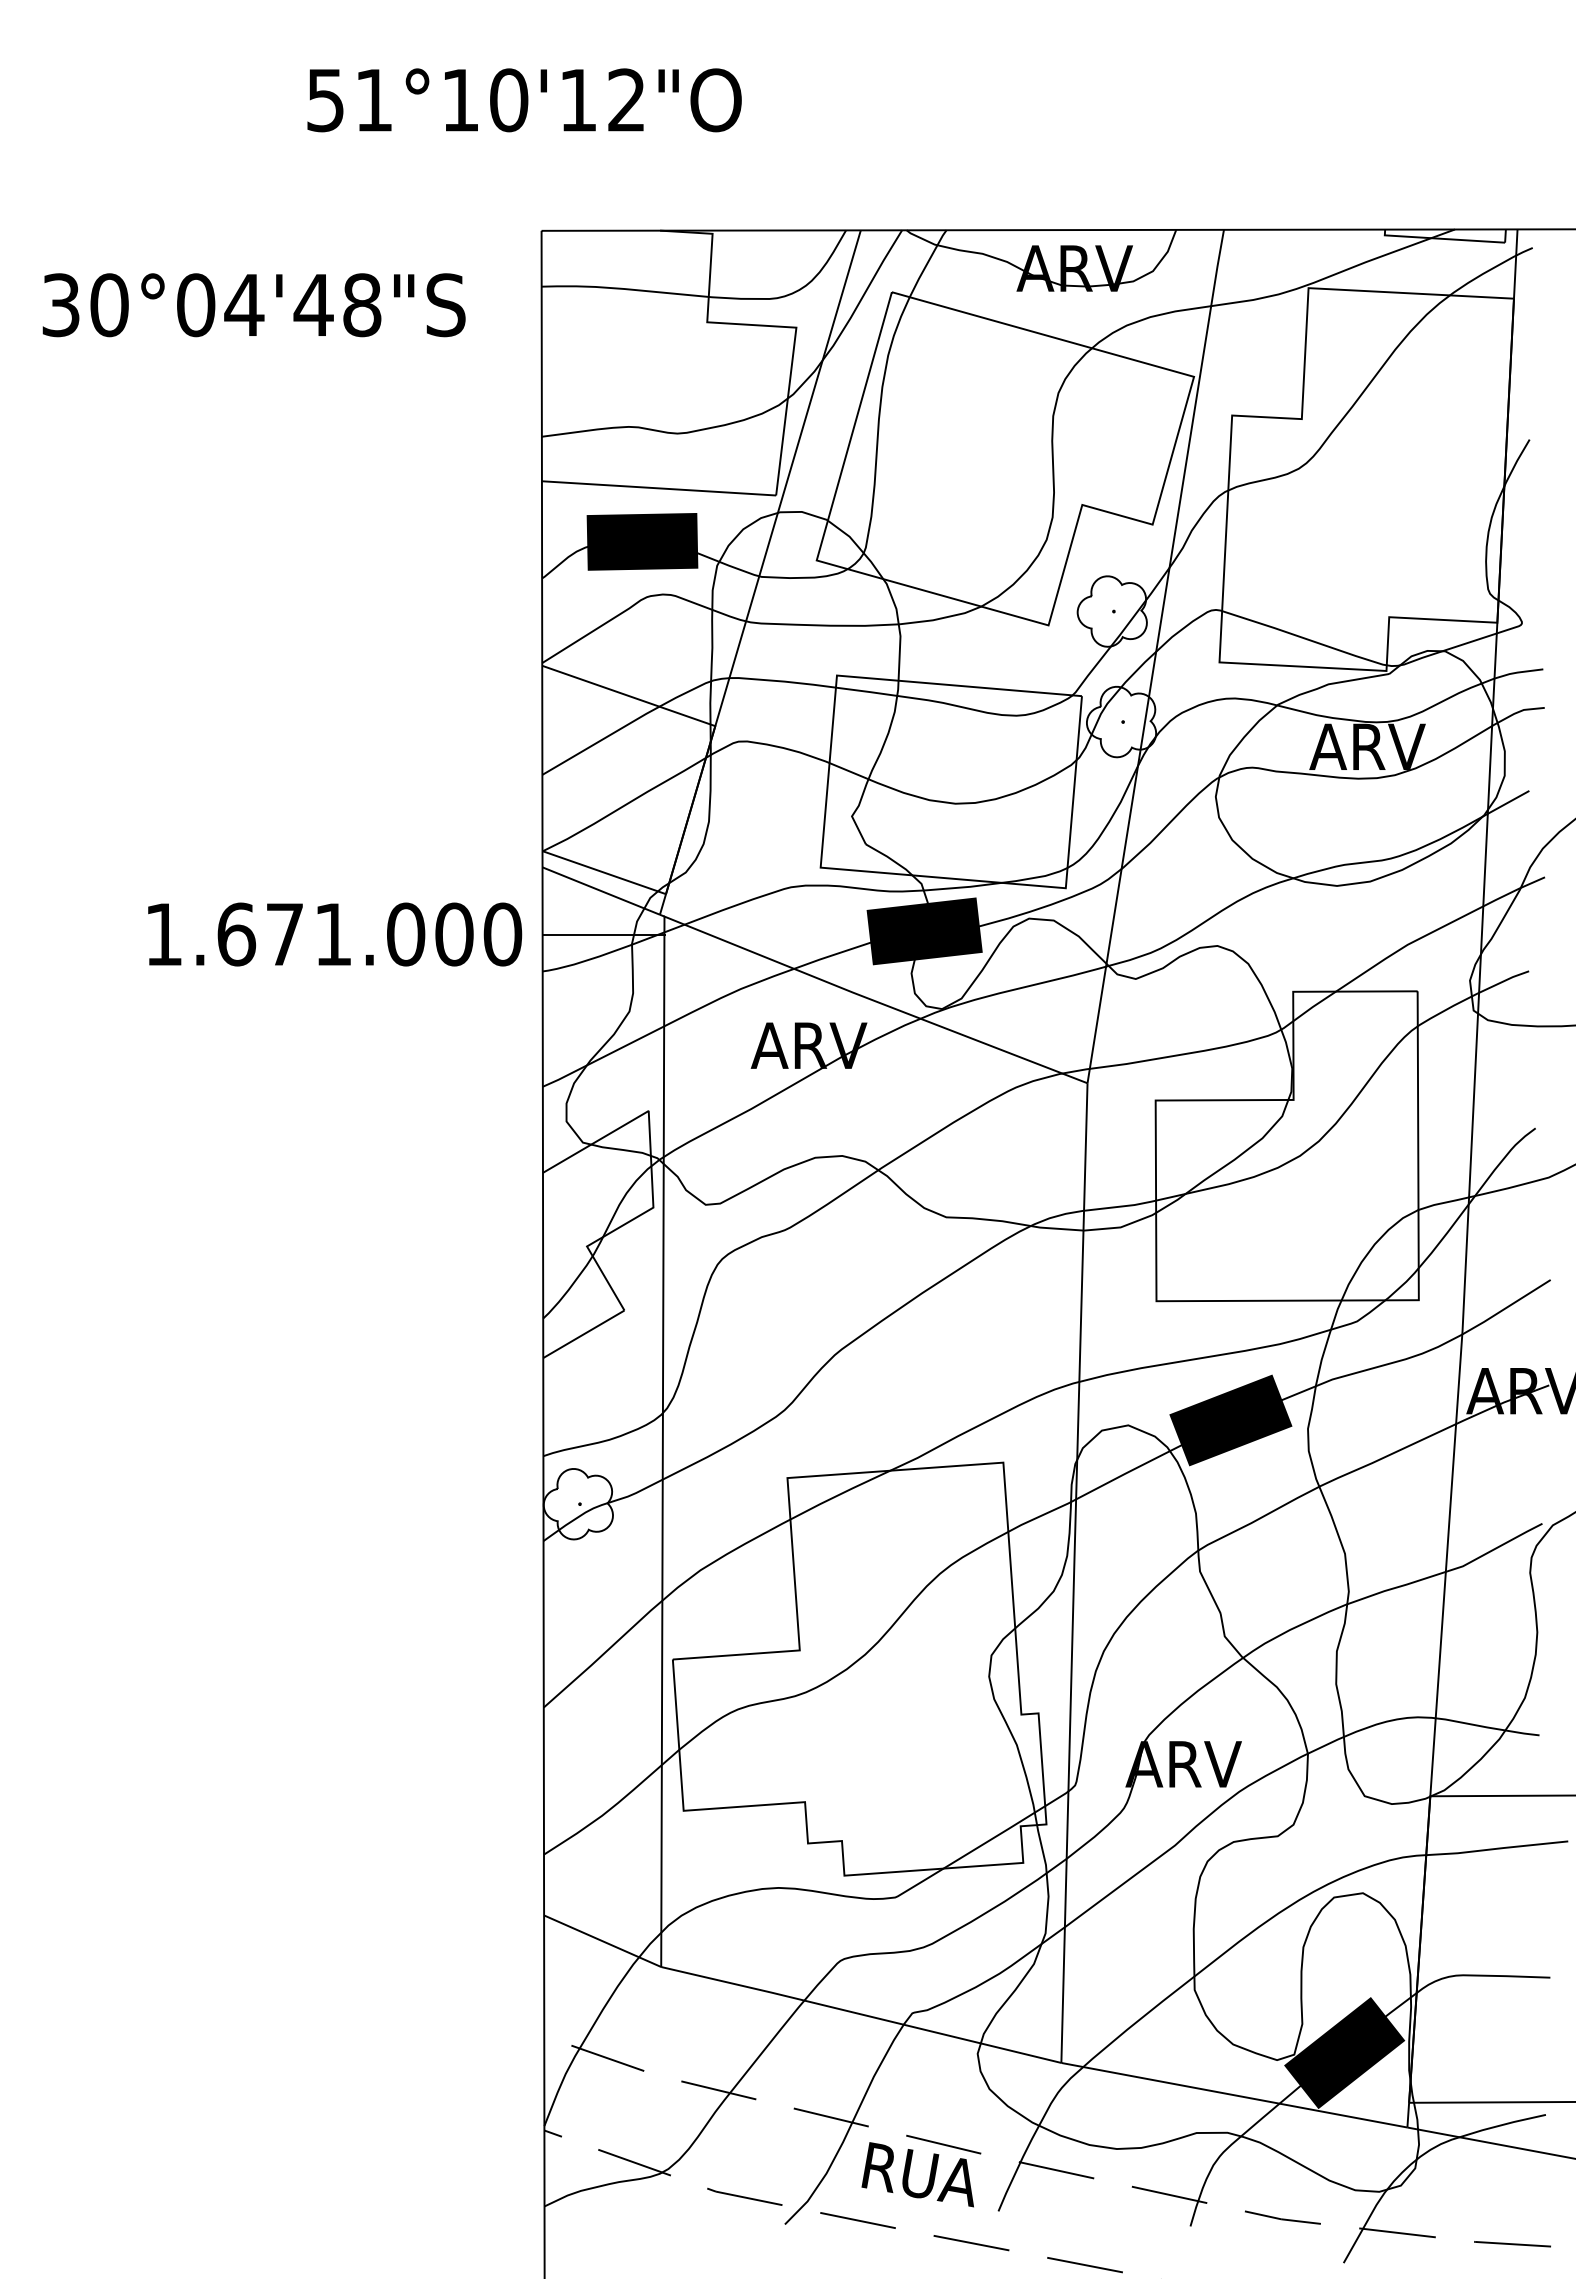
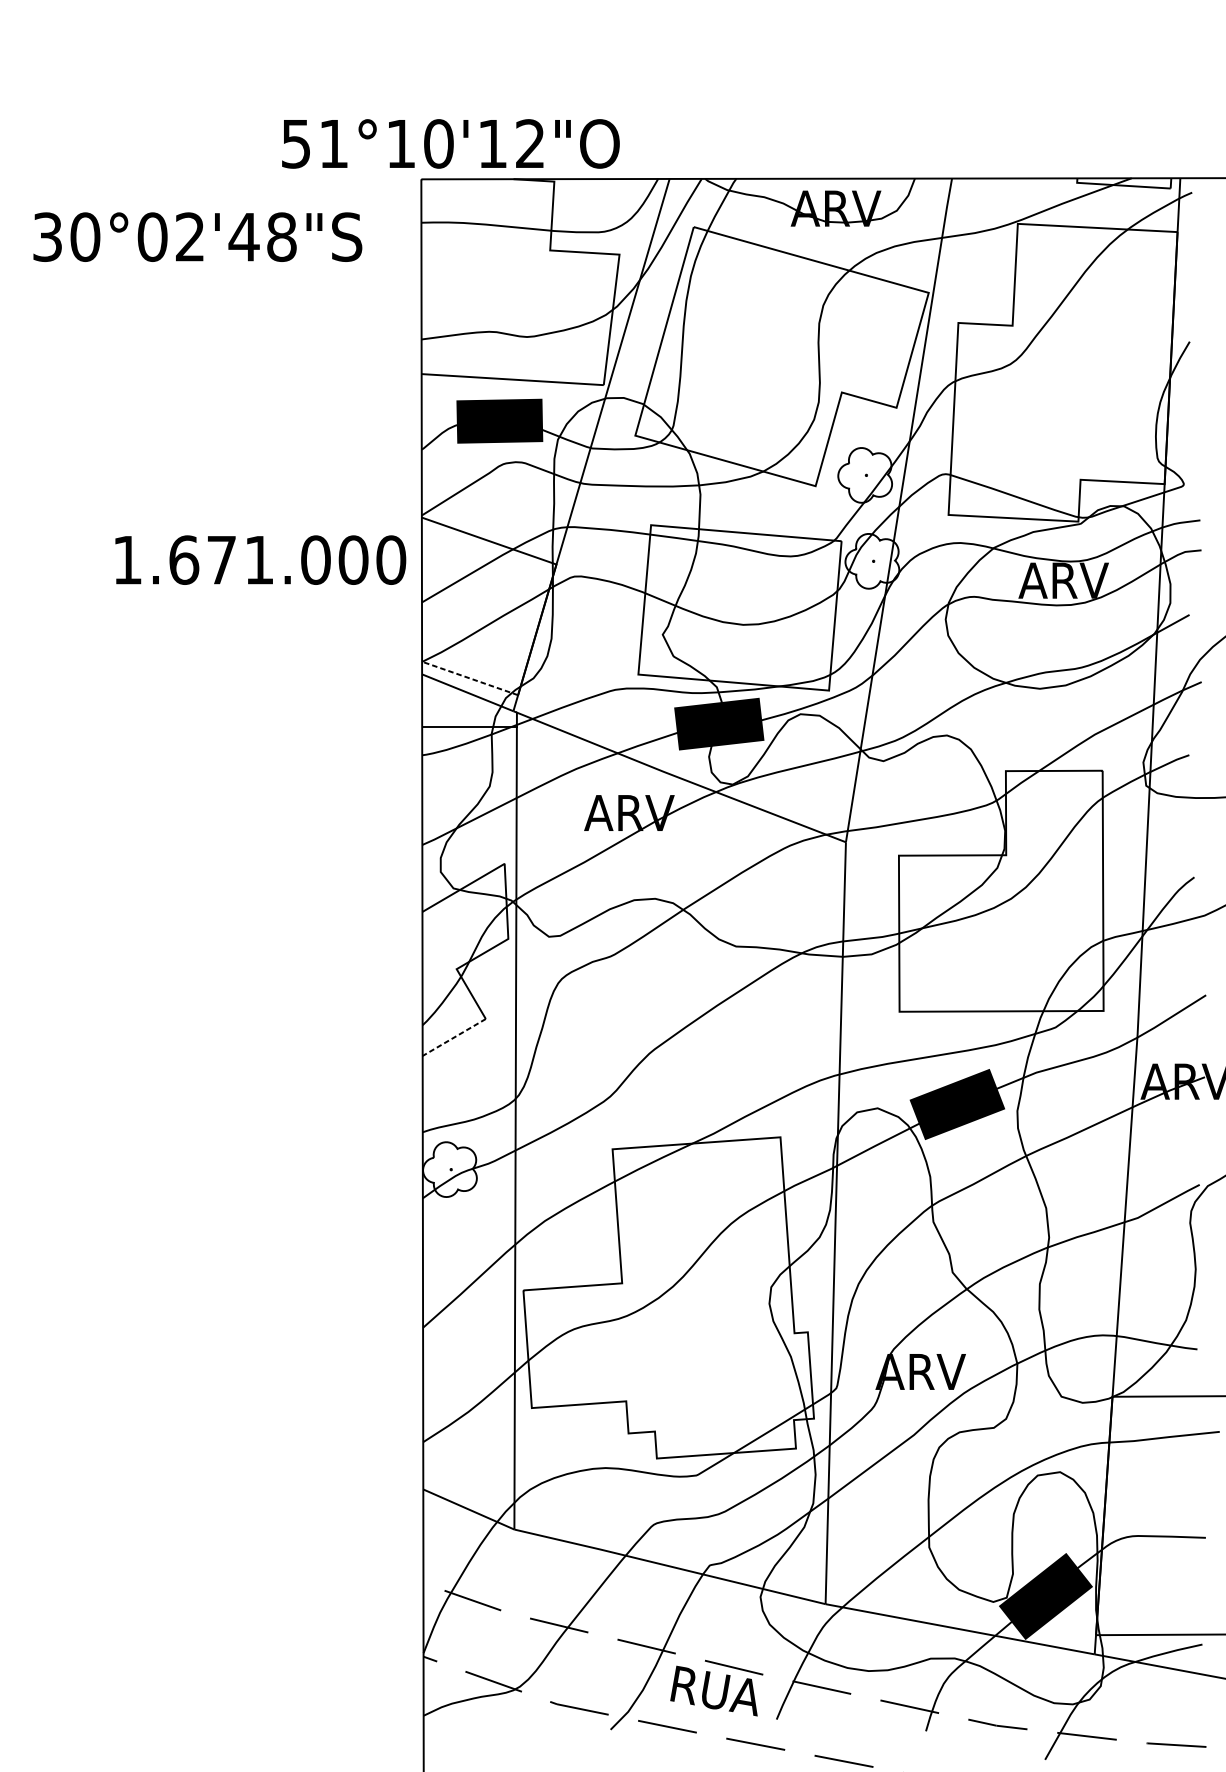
text: (524, 100) -> (450, 144), moved
text: (244, 304) -> (190, 236), 30°04'48"S -> 30°02'48"S
line: (603, 872) -> (469, 678), solid -> dashed
text: (335, 934) -> (261, 560), moved
line: (583, 1334) -> (453, 1037), solid -> dashed

